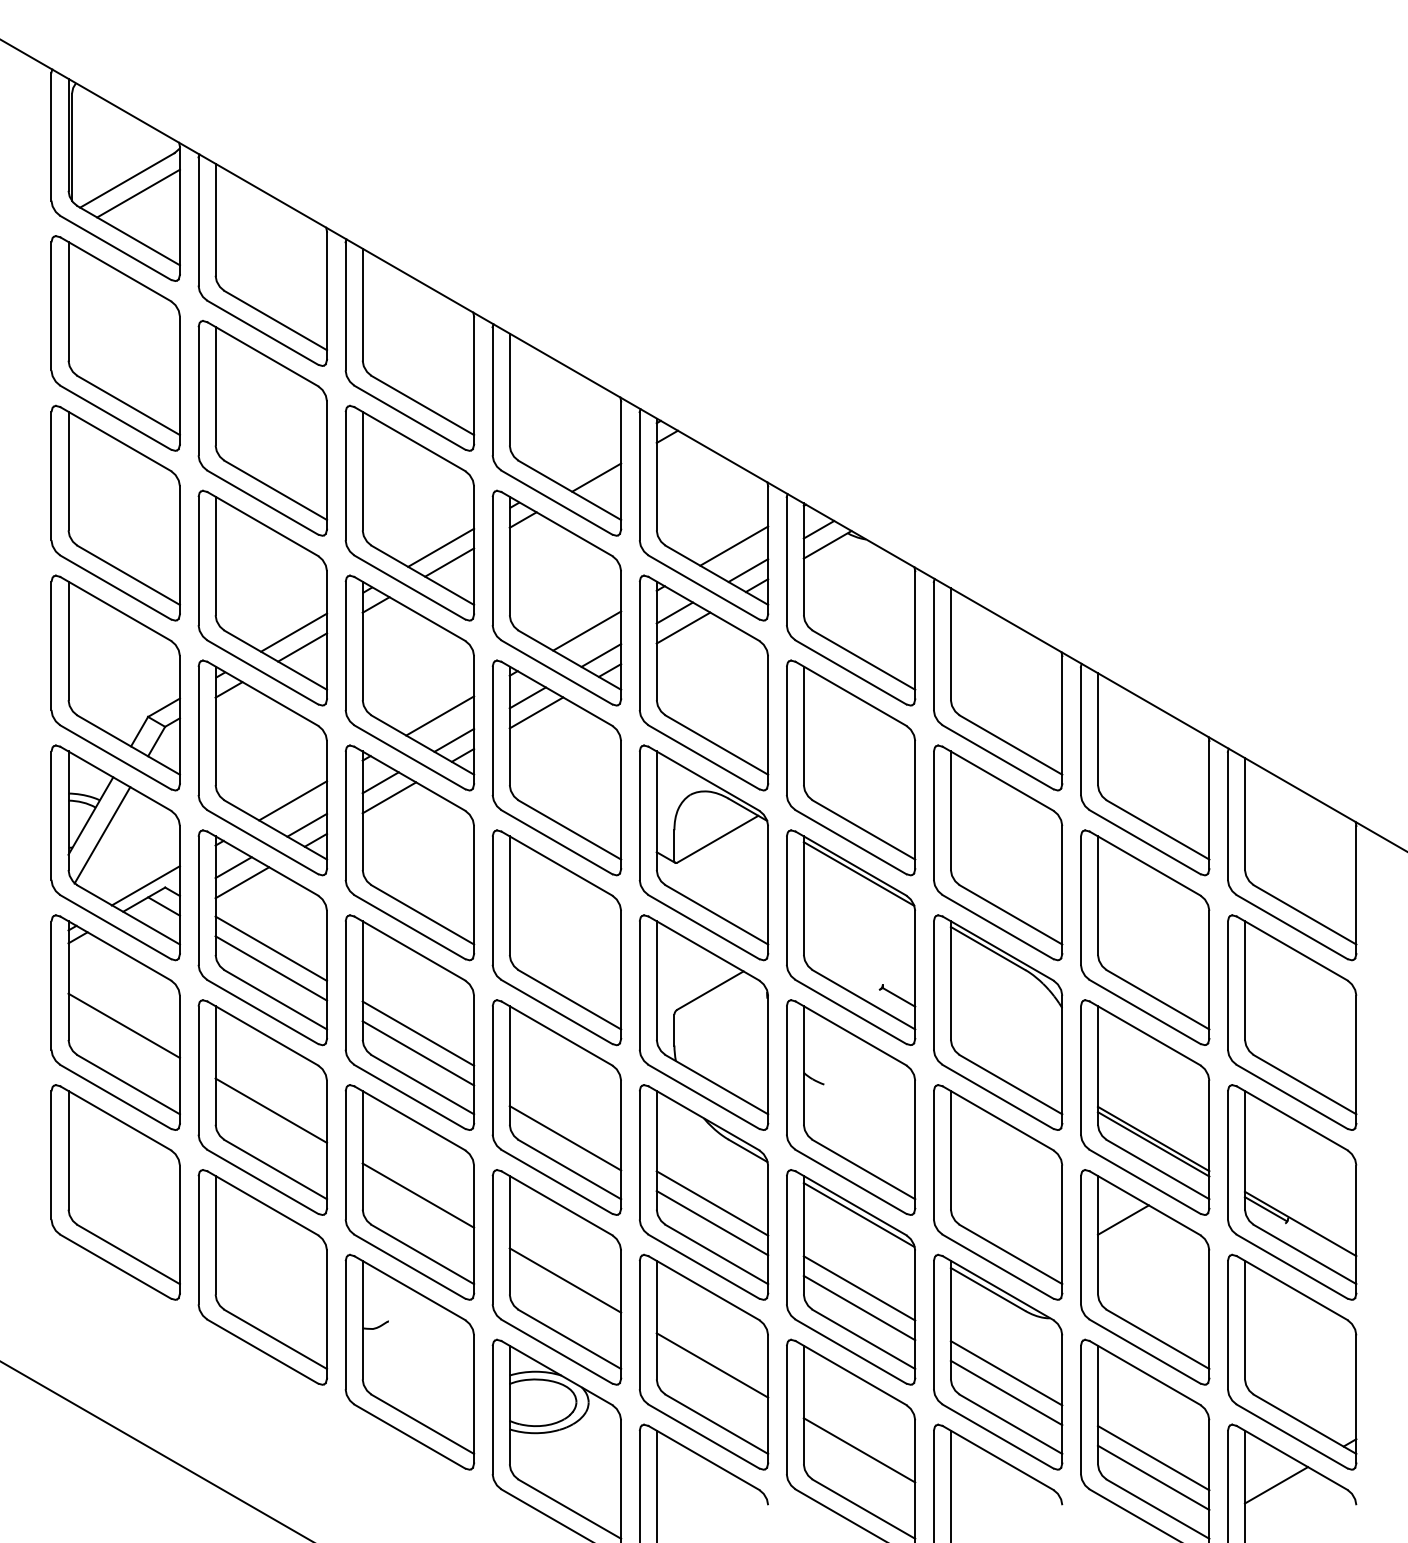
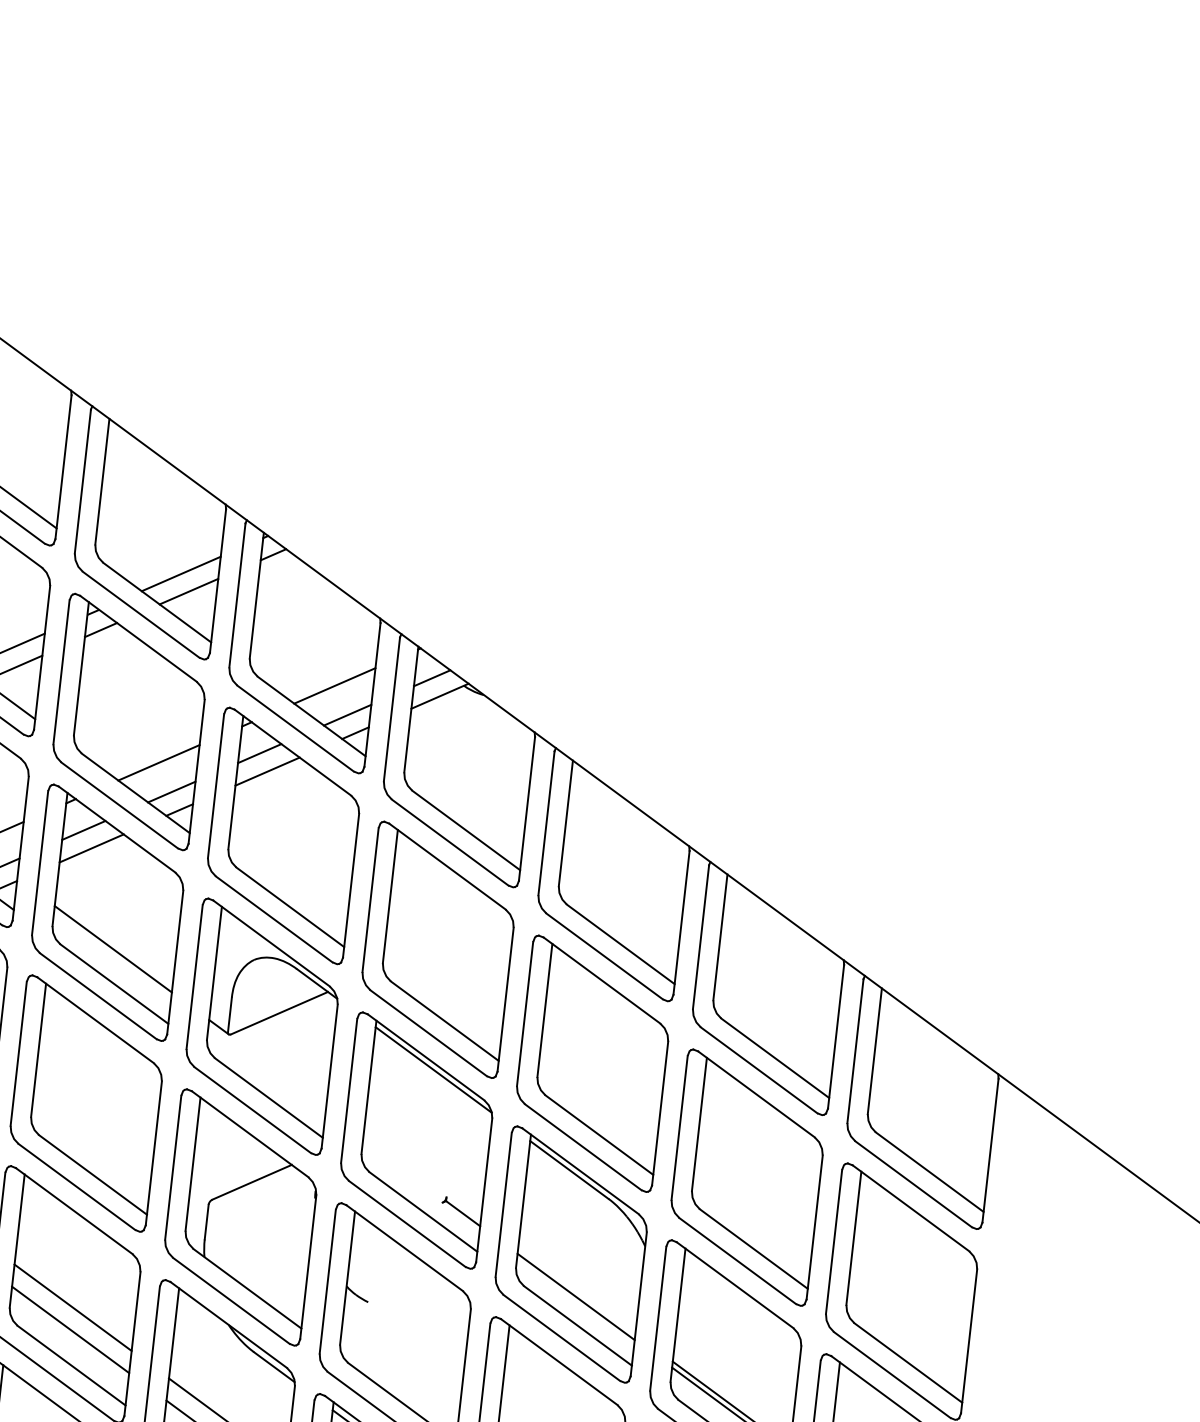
line: (588, 462) -> (181, 573), added
line: (565, 799) -> (113, 949), added
line: (1006, 1059) -> (576, 1296), added
line: (565, 1118) -> (73, 1307), added

